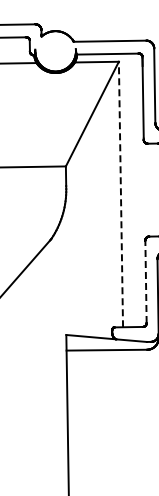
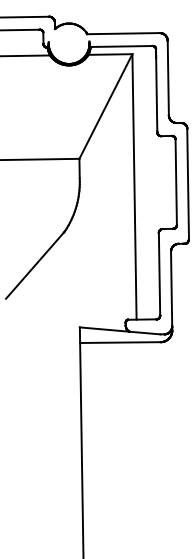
line: (120, 194) -> (134, 186), dashed -> solid
line: (145, 281) -> (159, 273), dashed -> solid

